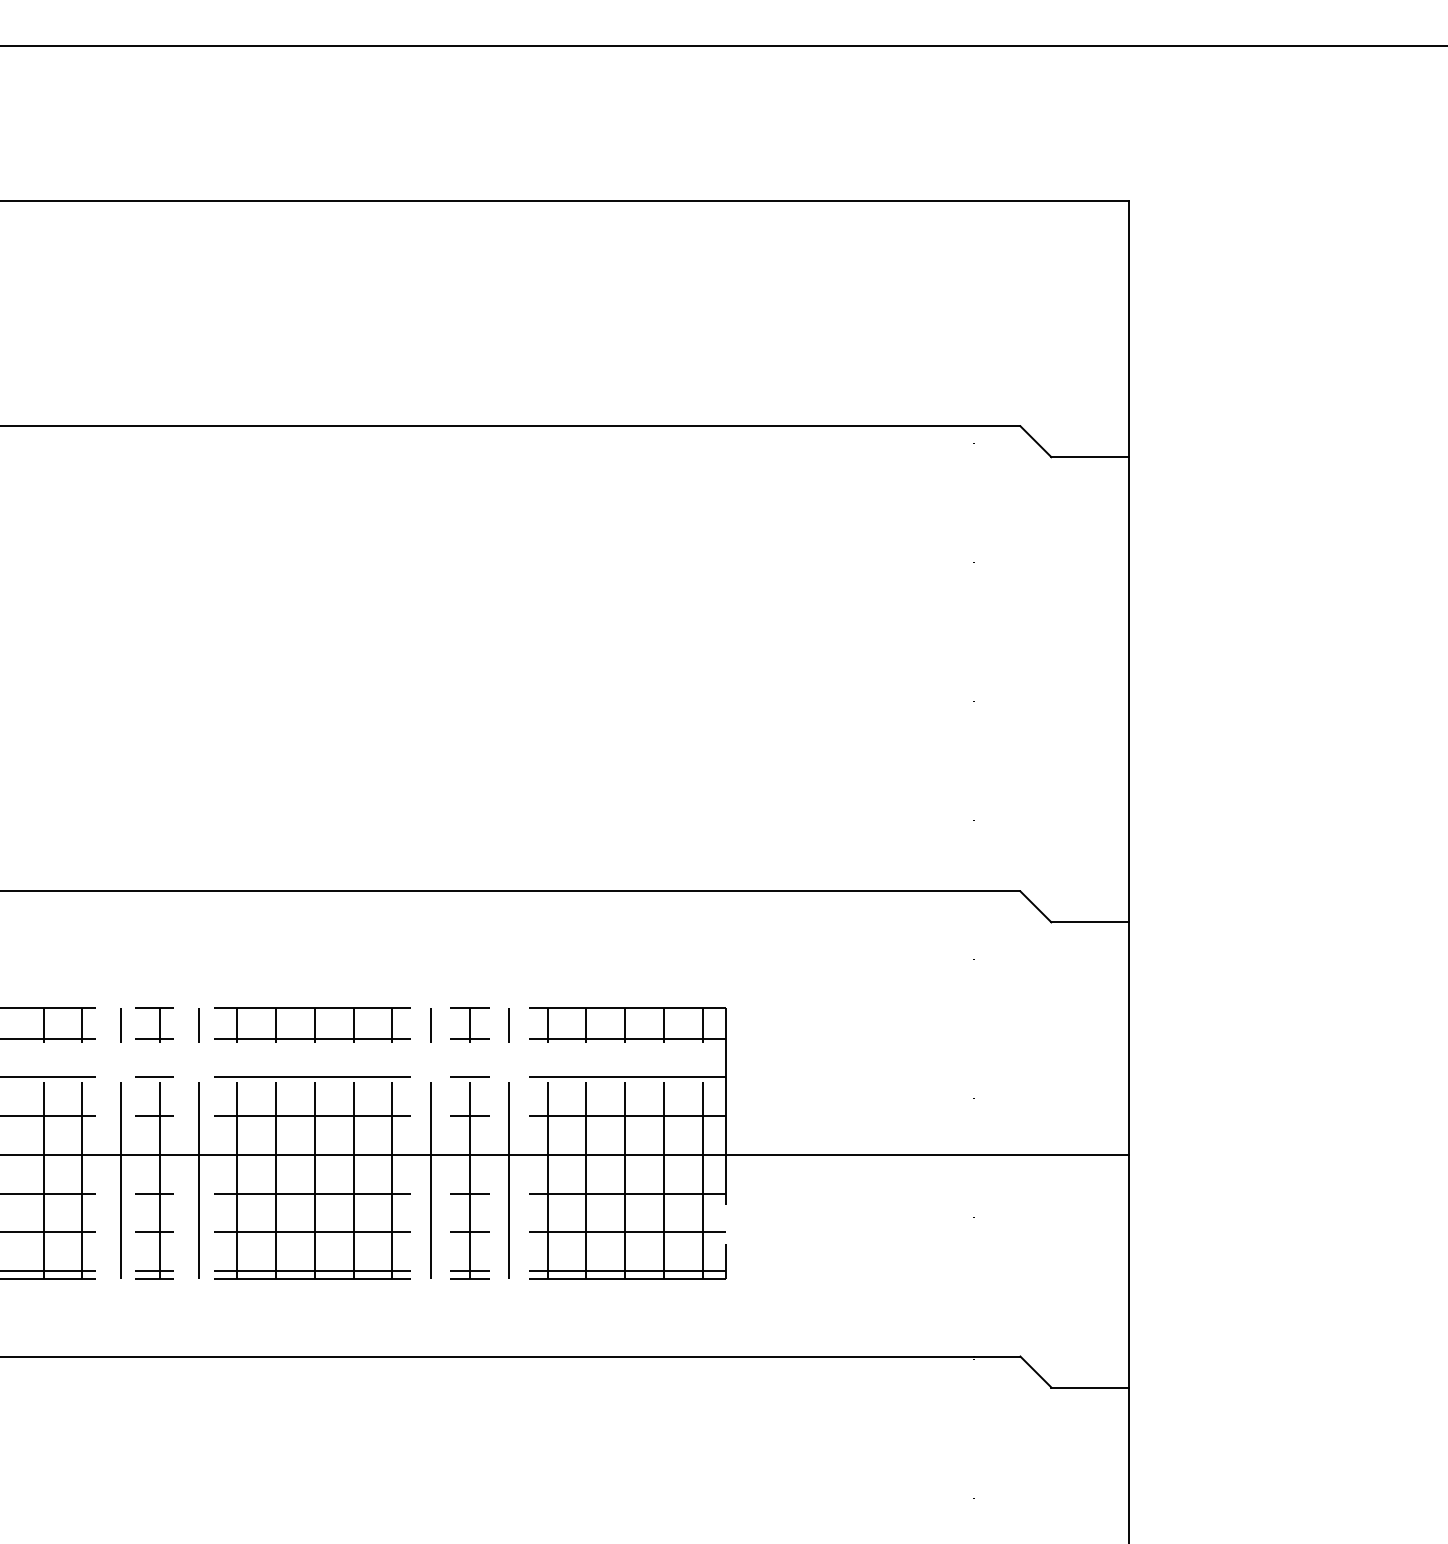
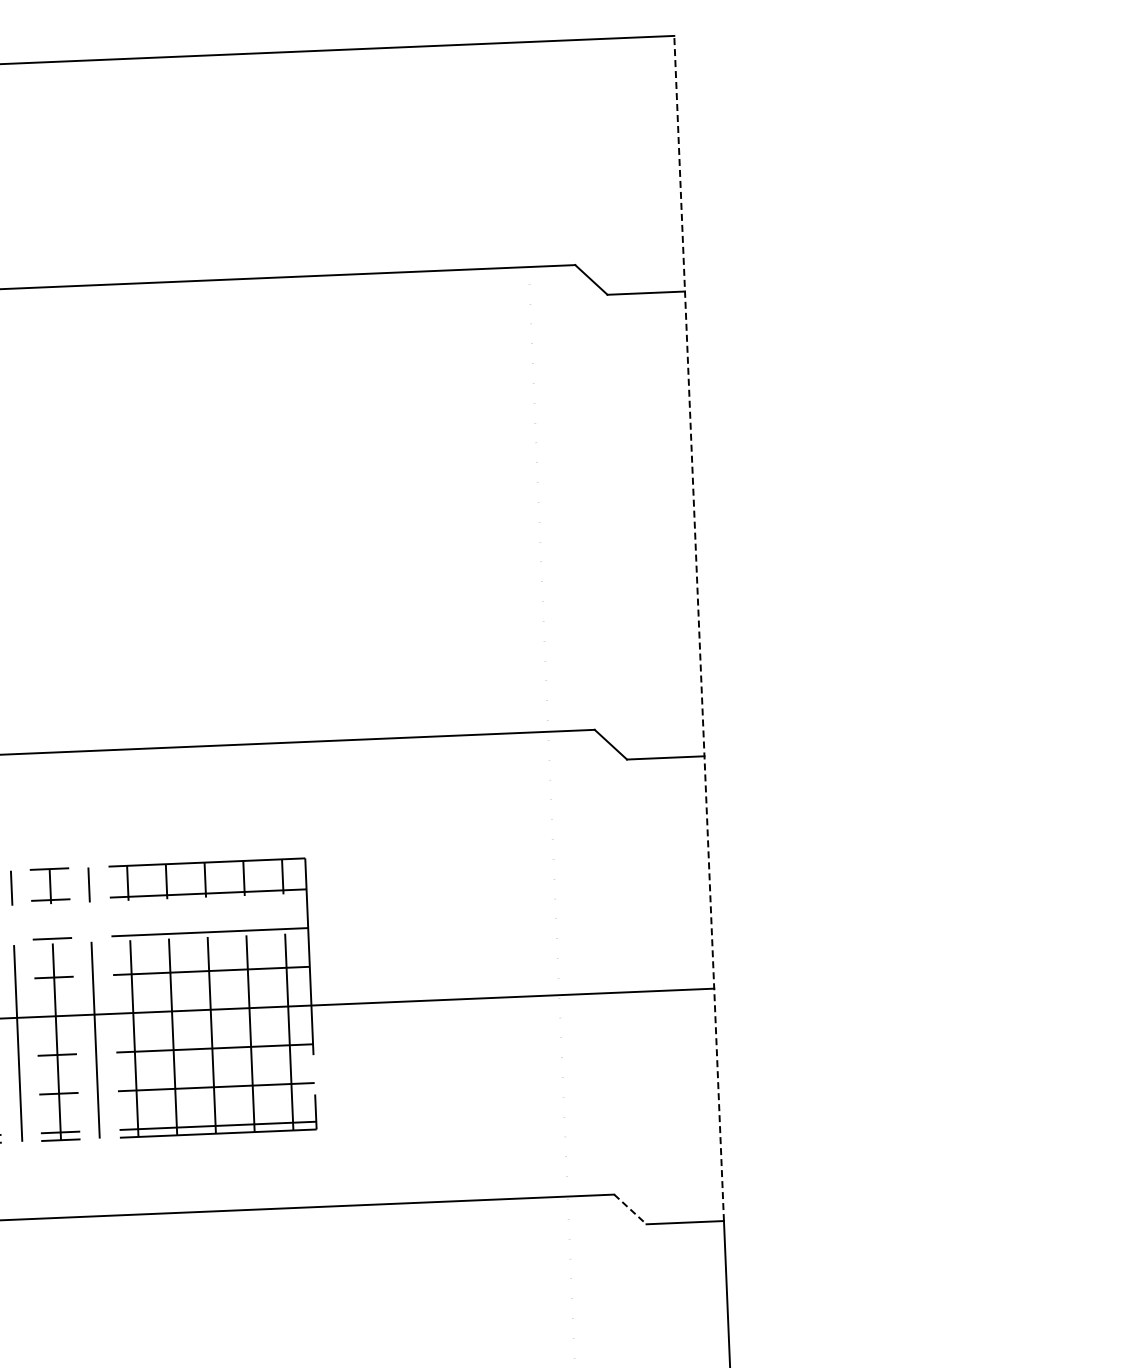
line: (1128, 793) -> (698, 627), solid -> dashed
line: (1035, 1372) -> (629, 1209), solid -> dashed

